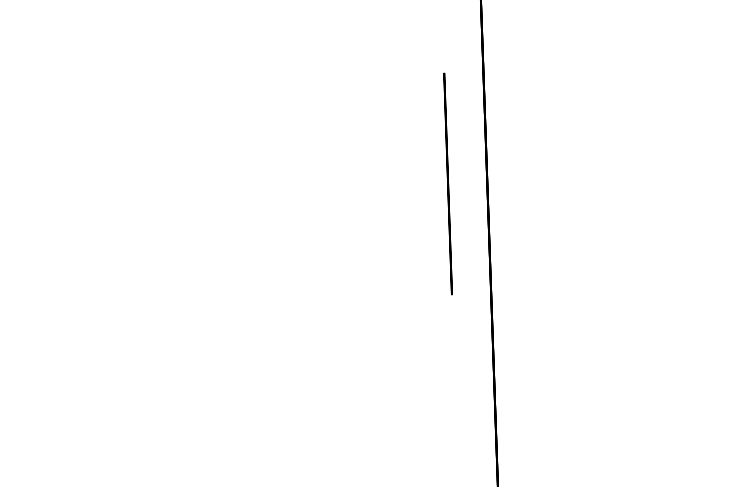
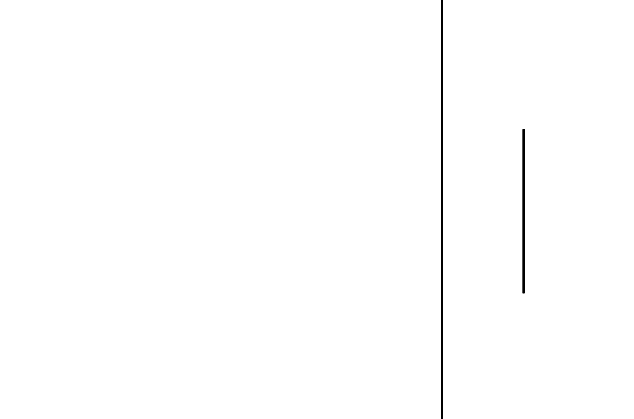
circle: (447, 184) -> (523, 211), moved

